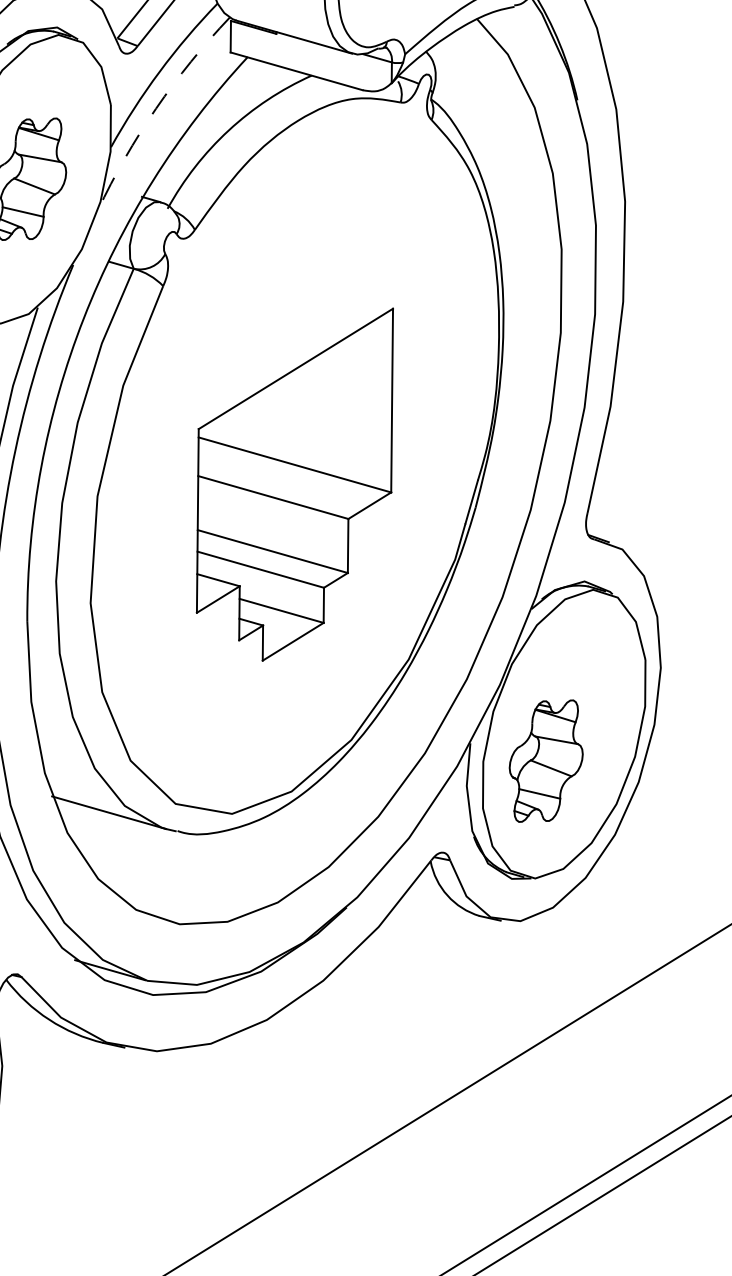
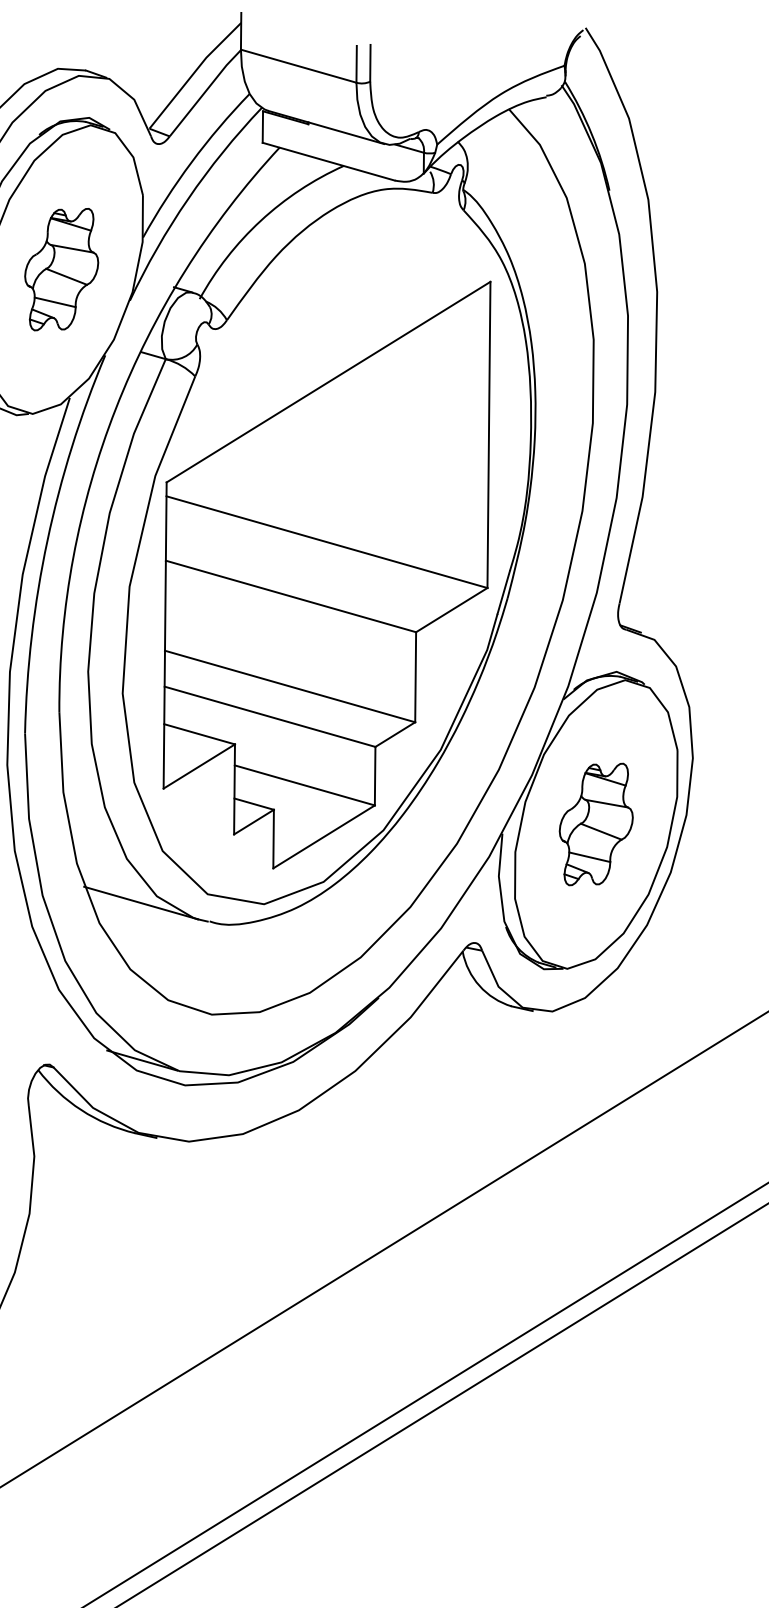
arc: (156, 109) -> (188, 199), dashed -> solid
part: (294, 484) -> (326, 574), size x1.67
part: (545, 761) -> (595, 824), moved

